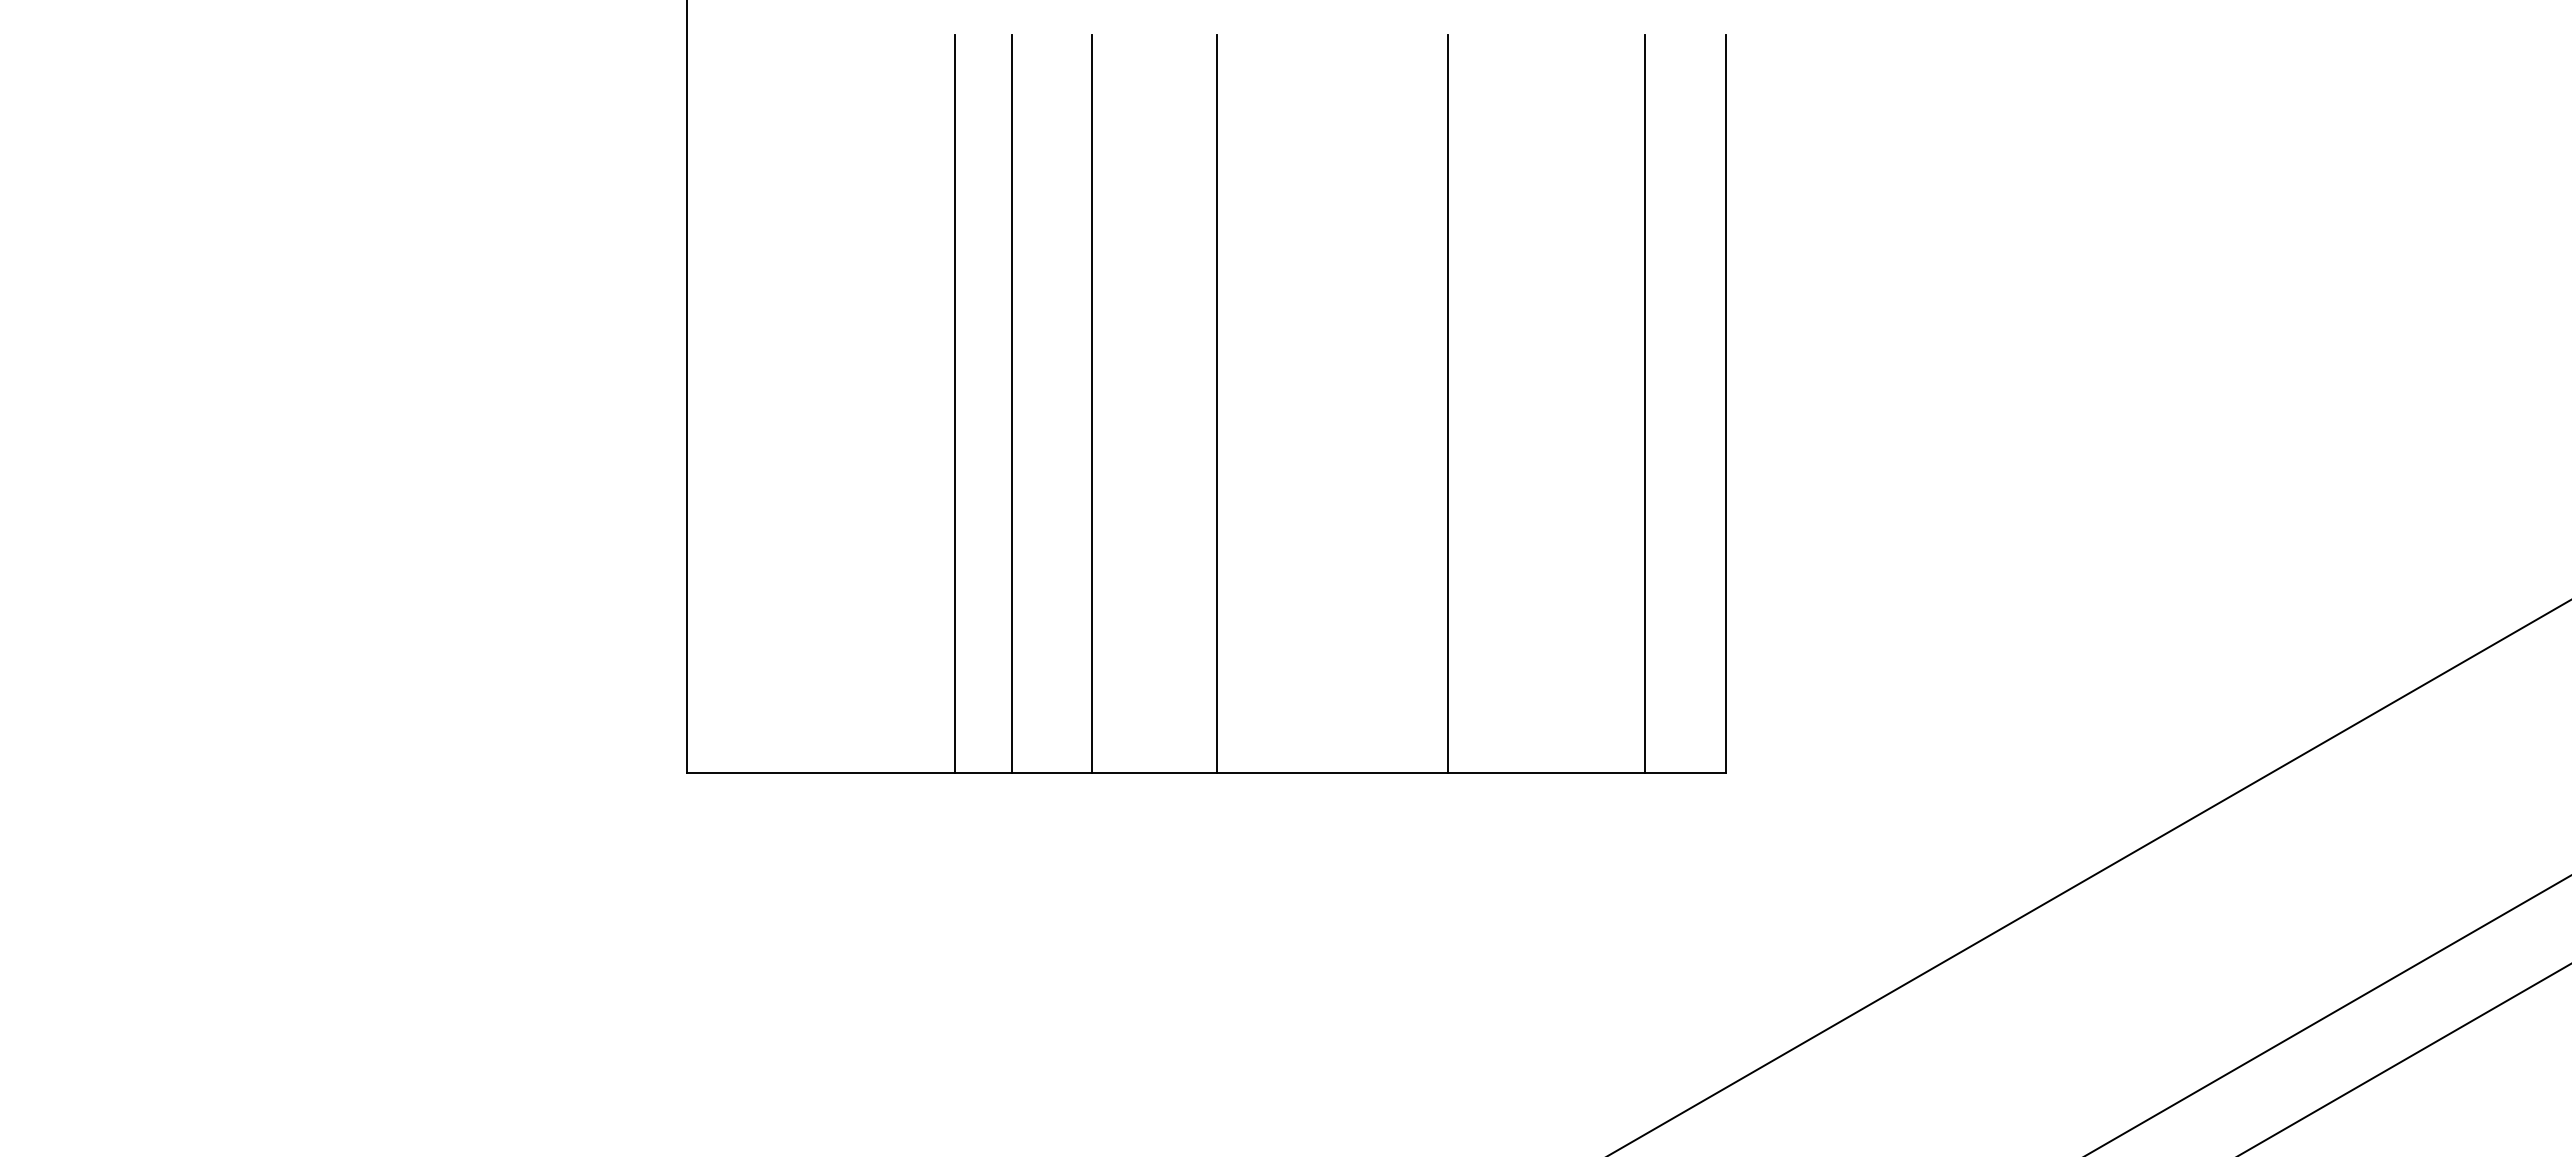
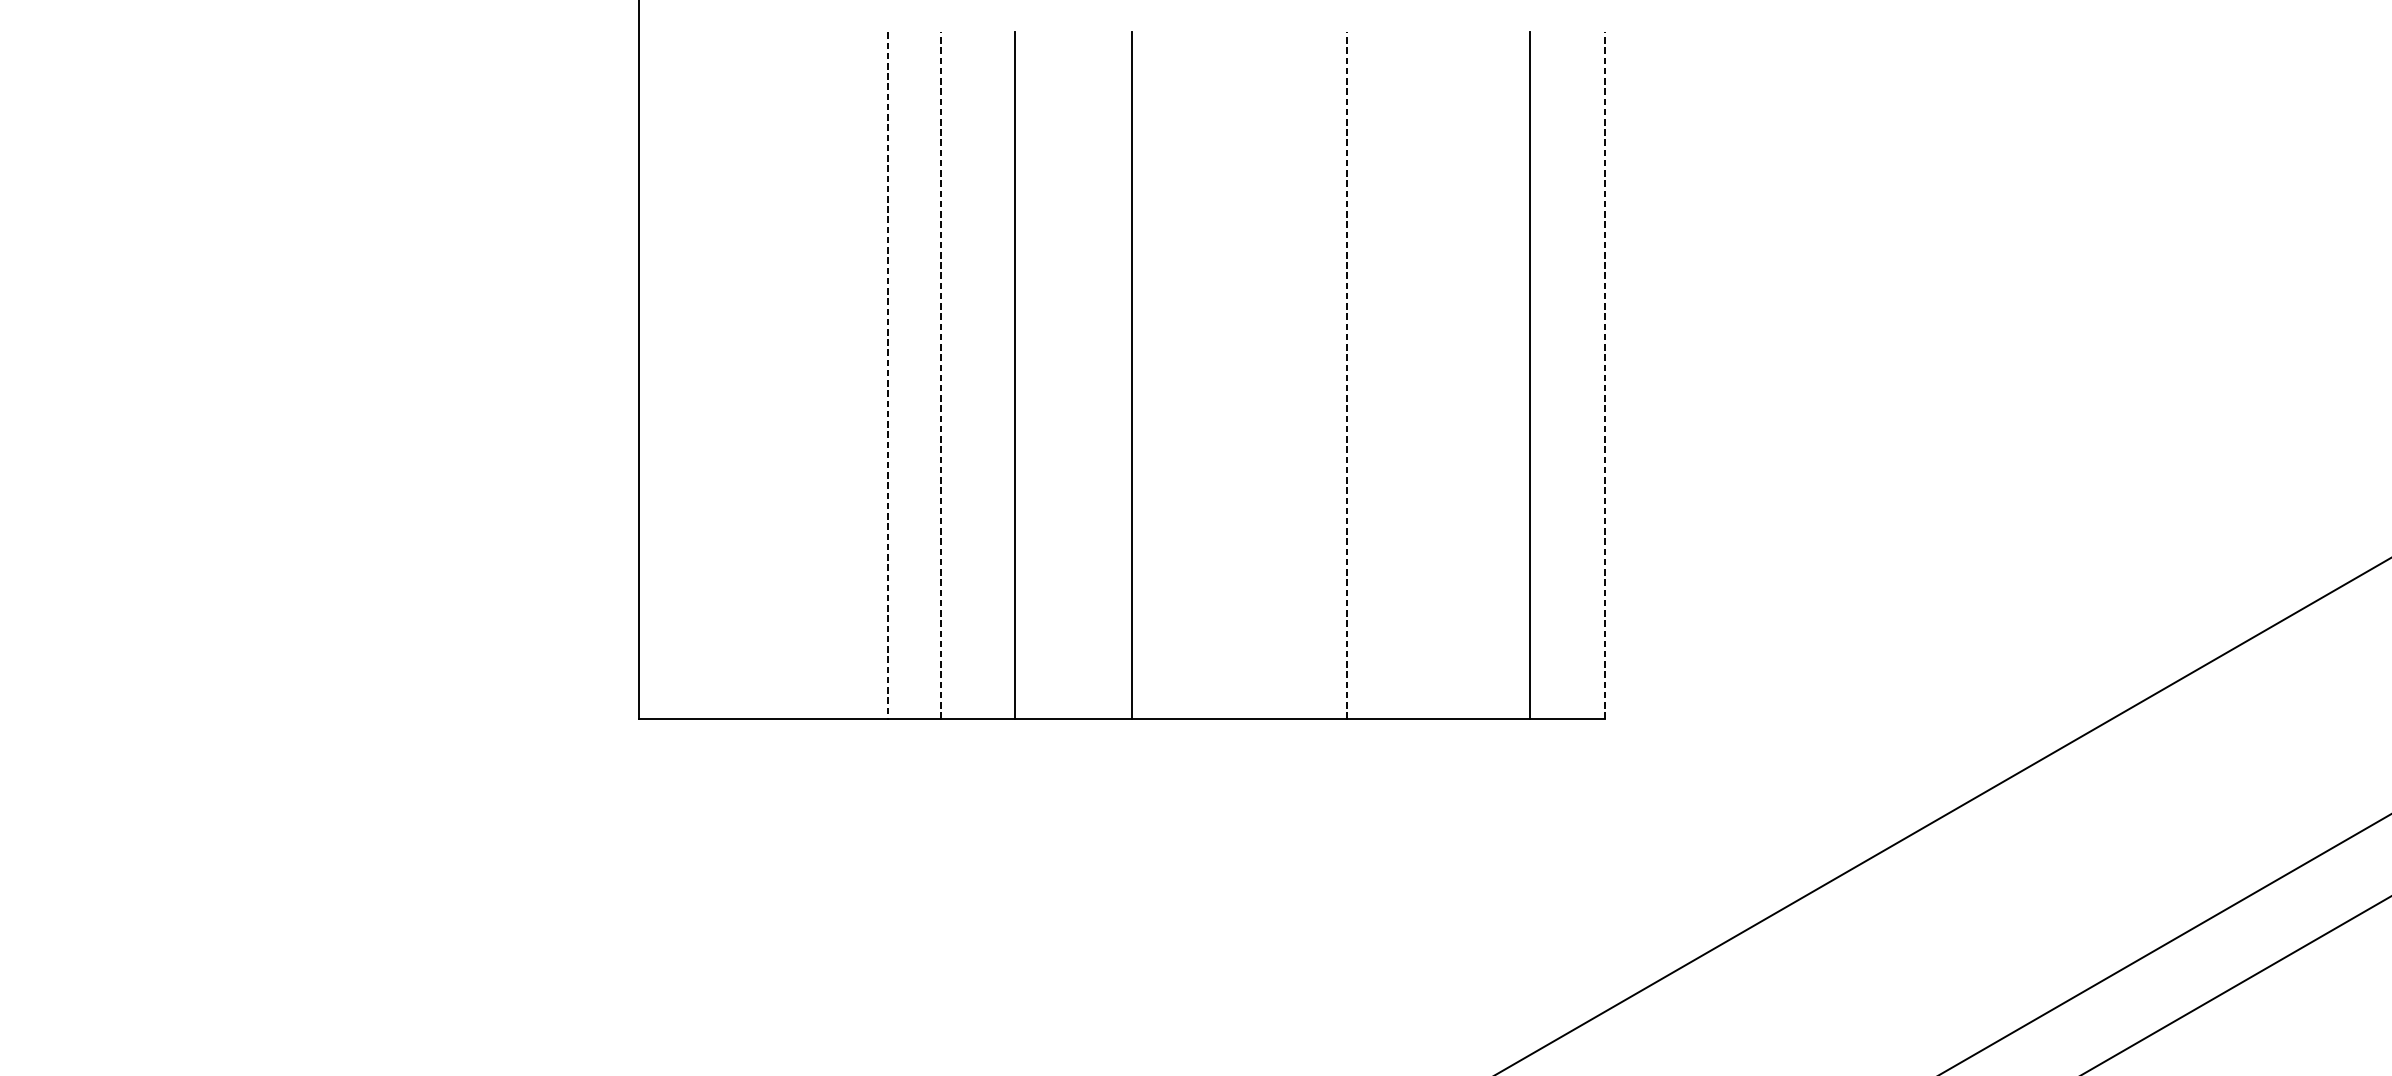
line: (1011, 403) -> (940, 375), solid -> dashed
line: (1448, 403) -> (1347, 375), solid -> dashed
line: (1725, 403) -> (1604, 375), solid -> dashed
line: (954, 404) -> (887, 376), solid -> dashed

